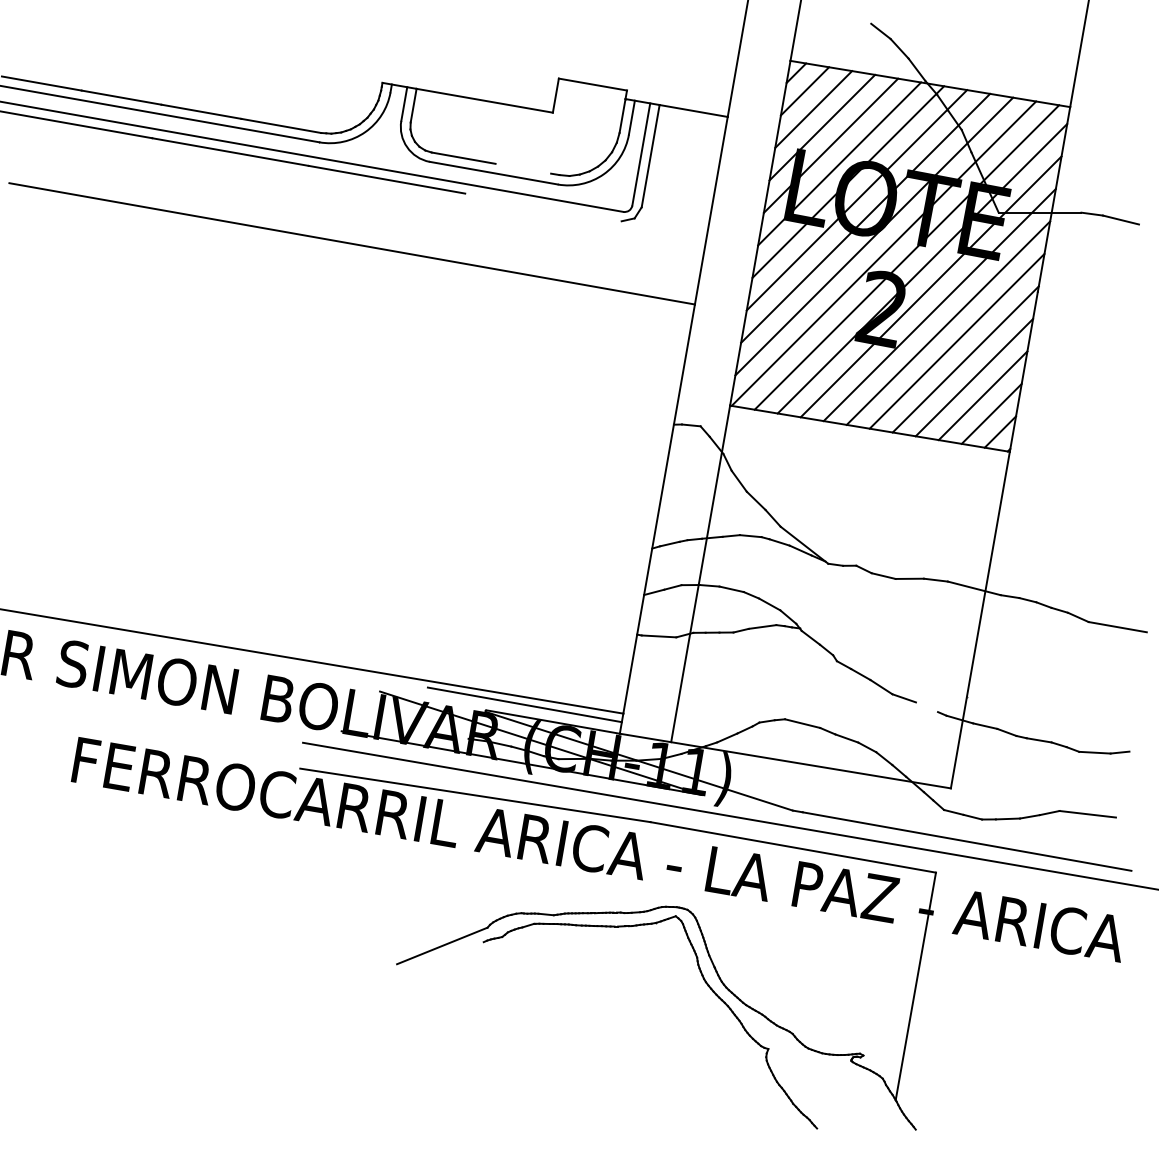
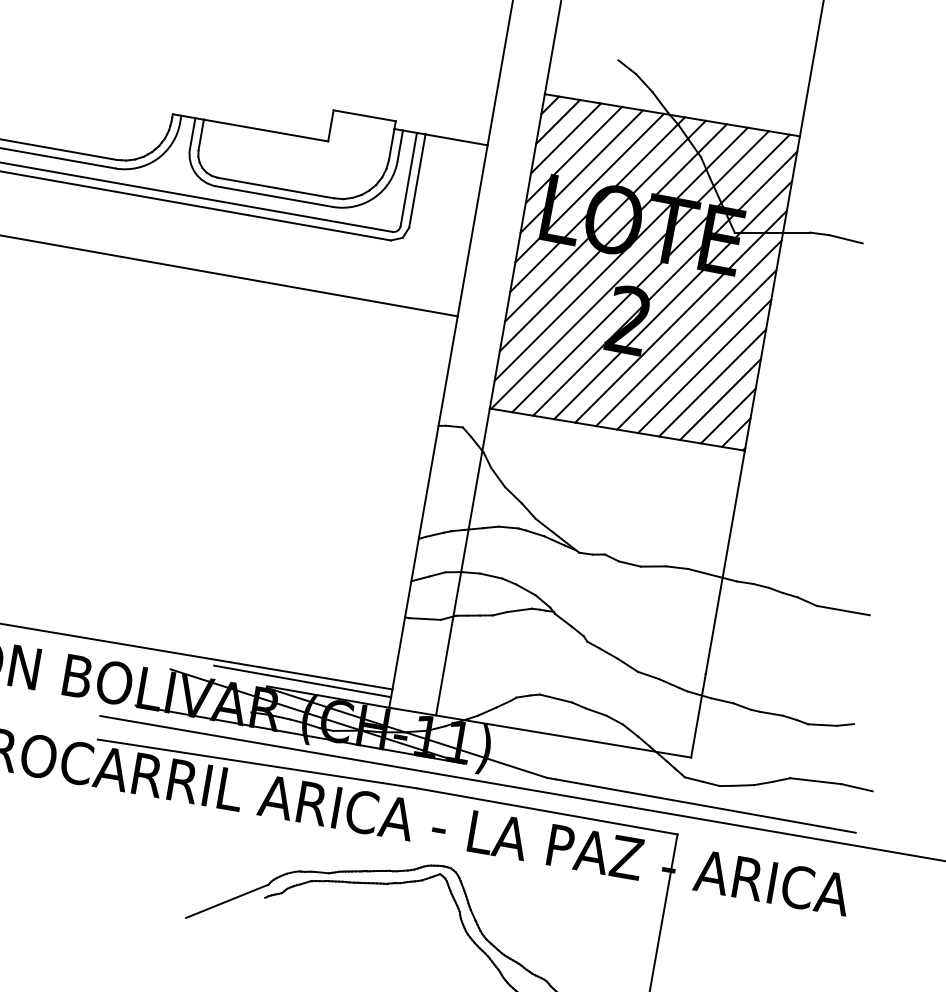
line: (523, 168) -> (301, 192), added
line: (543, 207) -> (319, 227), added
line: (926, 707) -> (668, 683), added
line: (1132, 821) -> (856, 787), added

